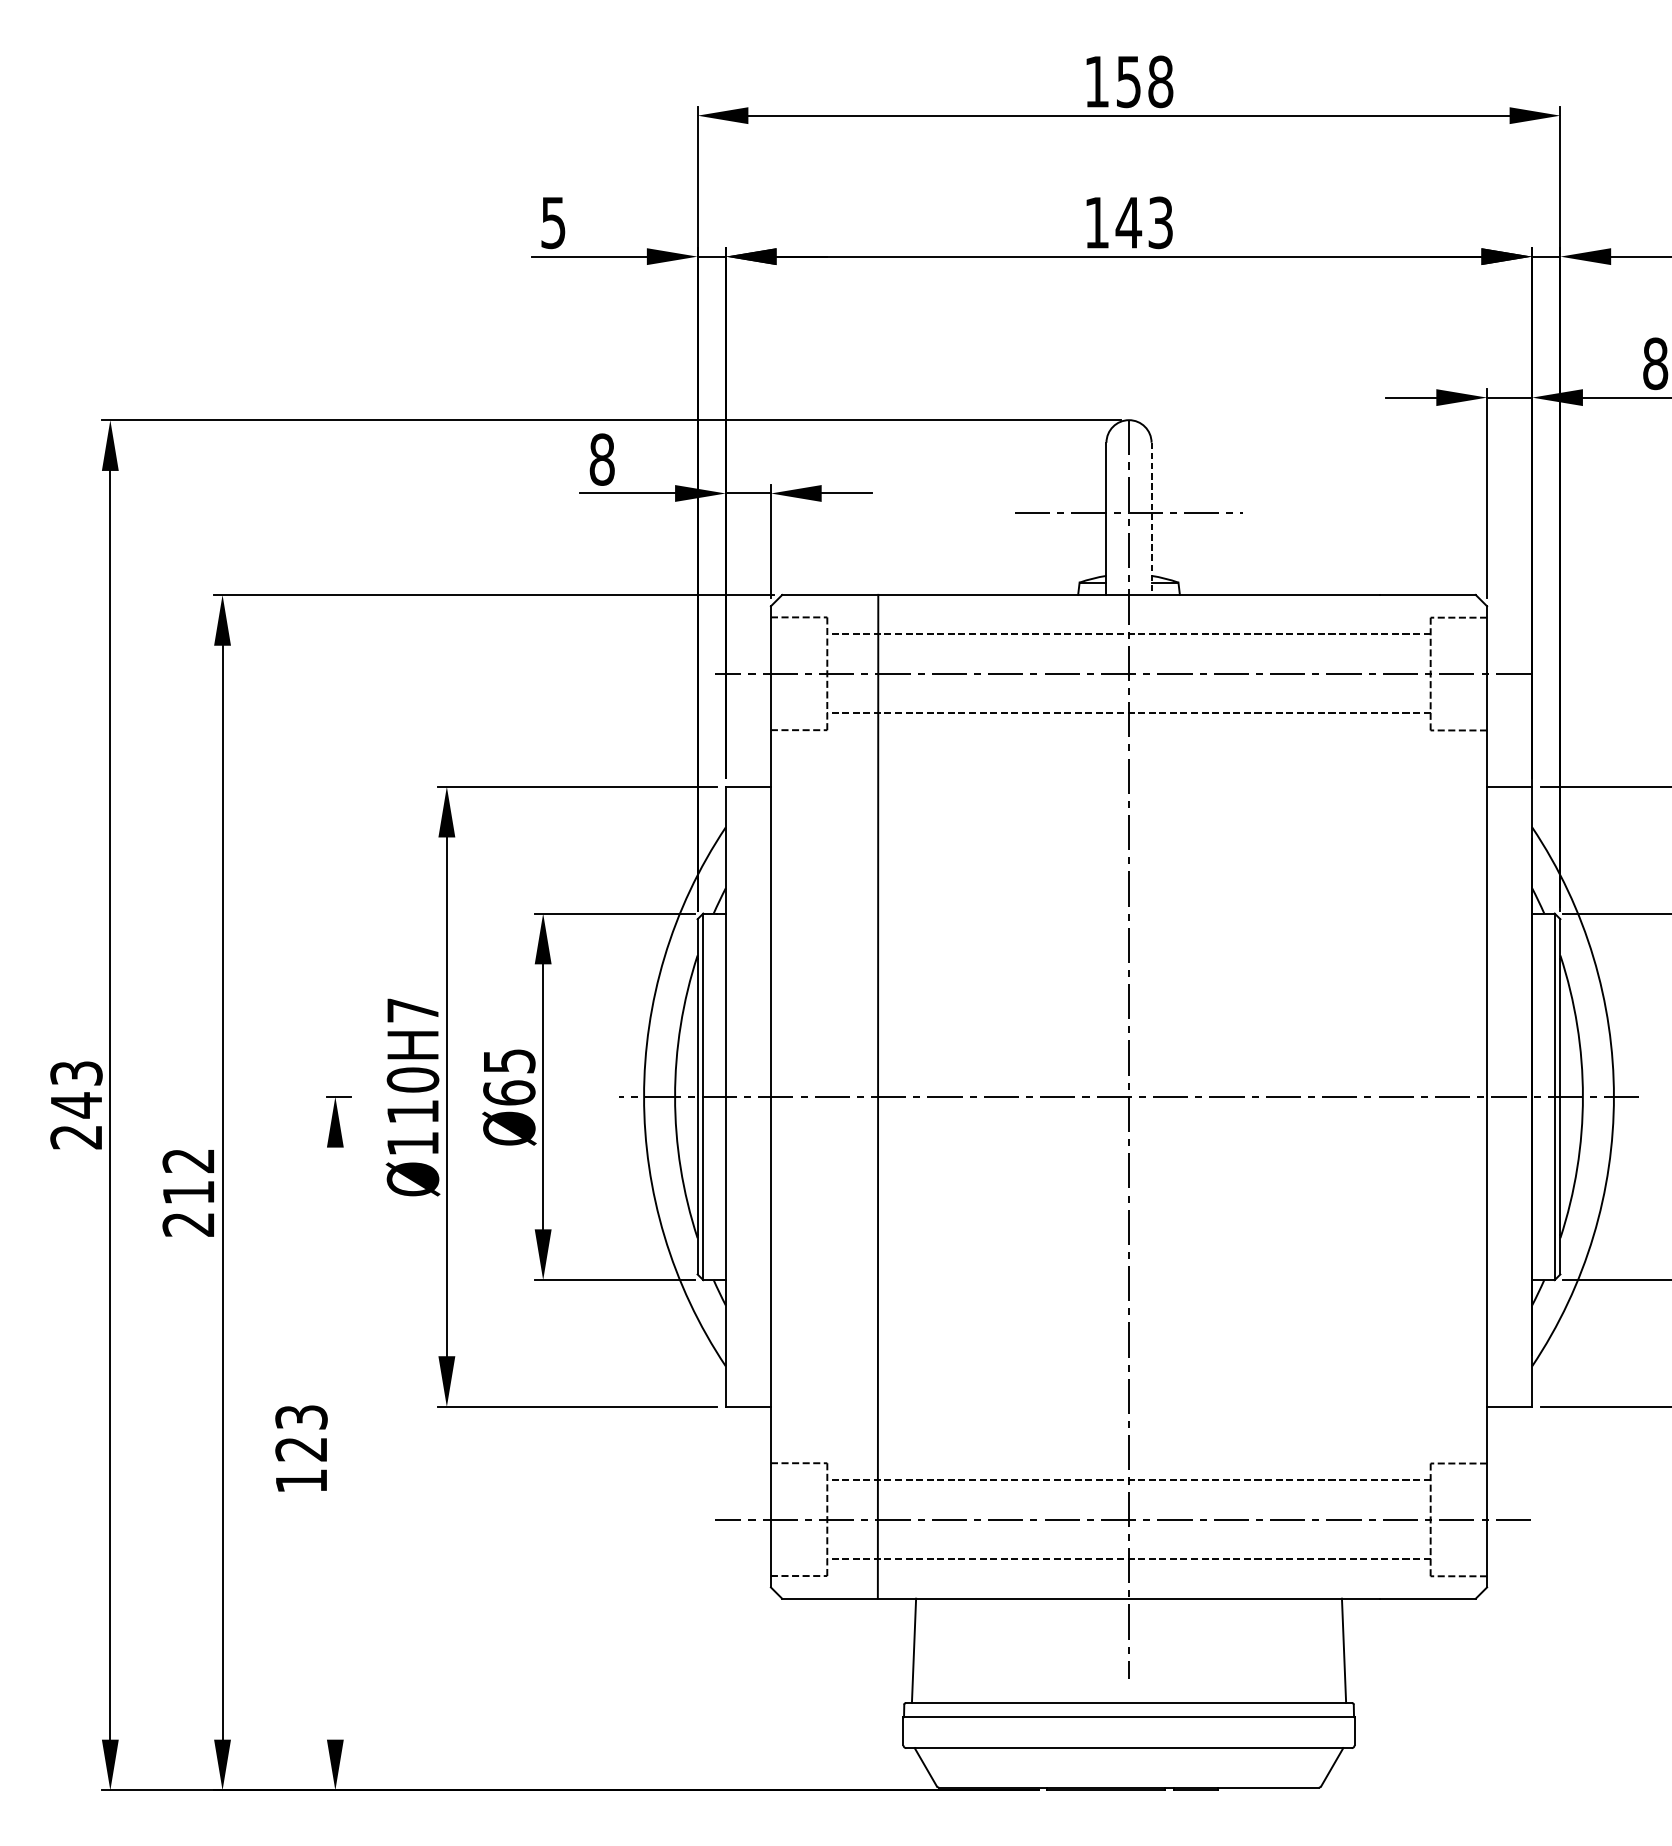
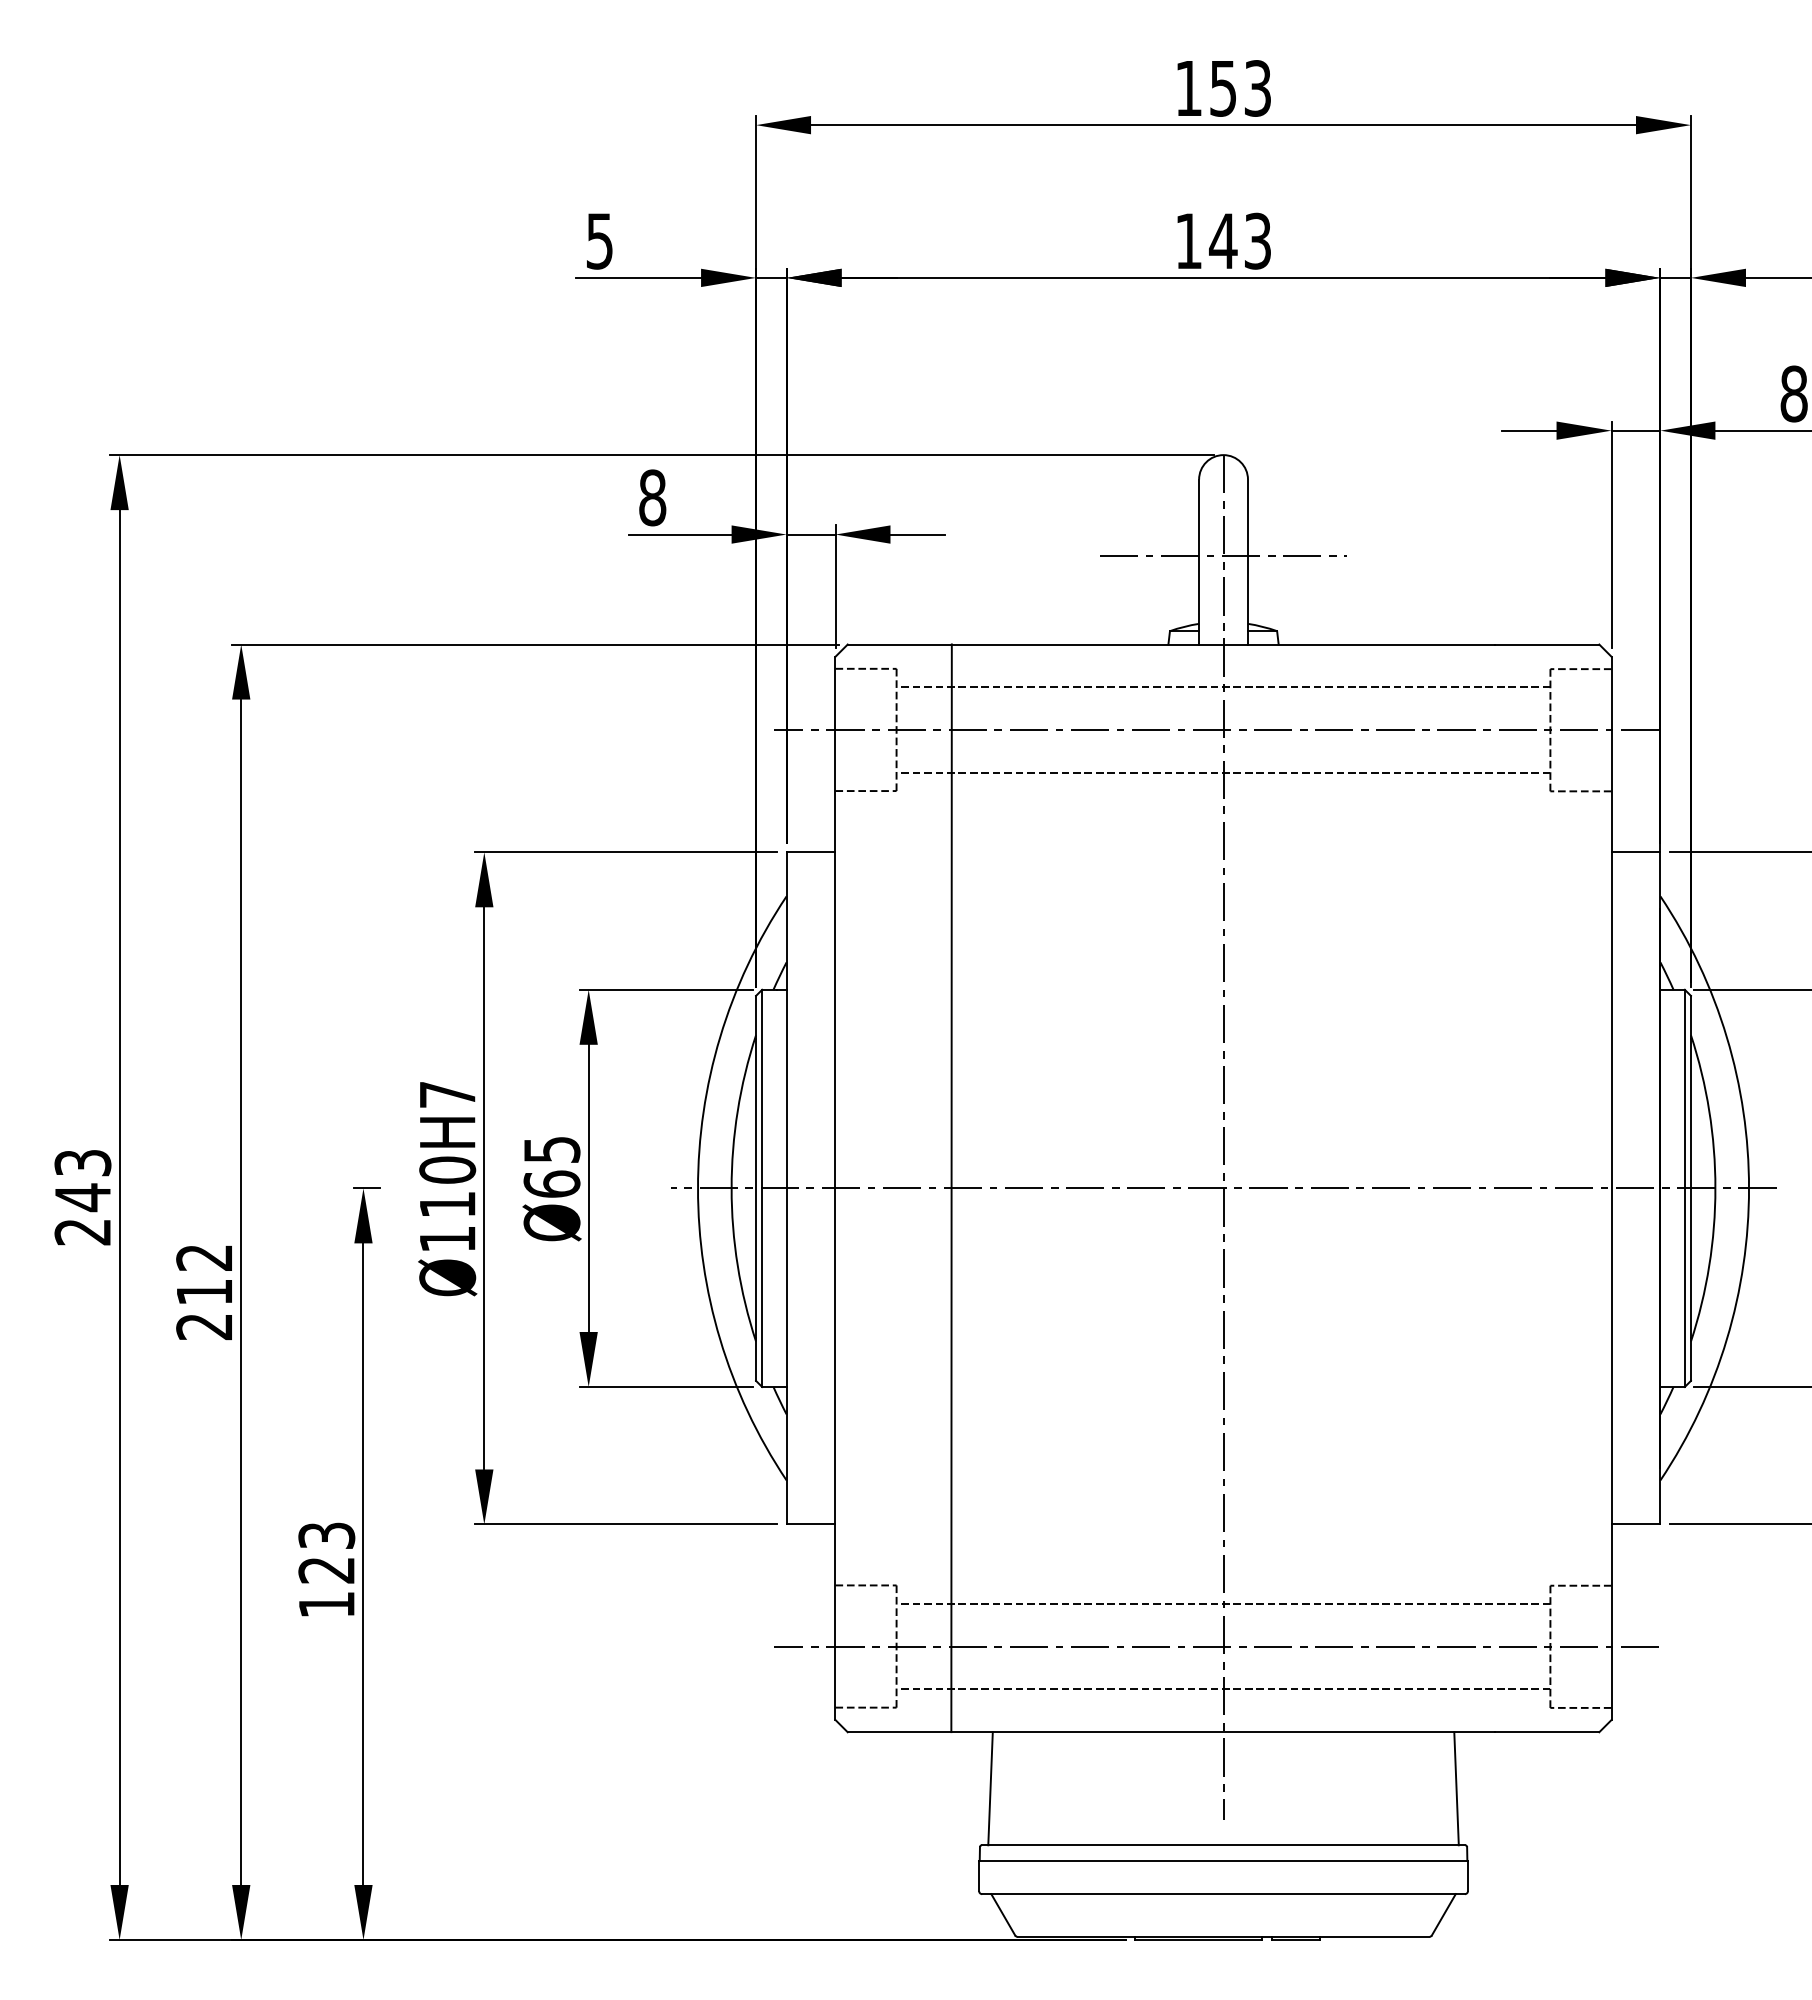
text: (1160, 81) -> (1257, 88), 158 -> 153
line: (1151, 519) -> (1247, 562), dashed -> solid
line: (335, 1443) -> (363, 1564), added

